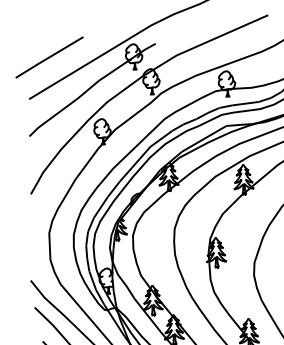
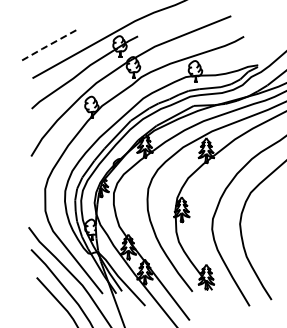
line: (49, 57) -> (50, 44), solid -> dashed

